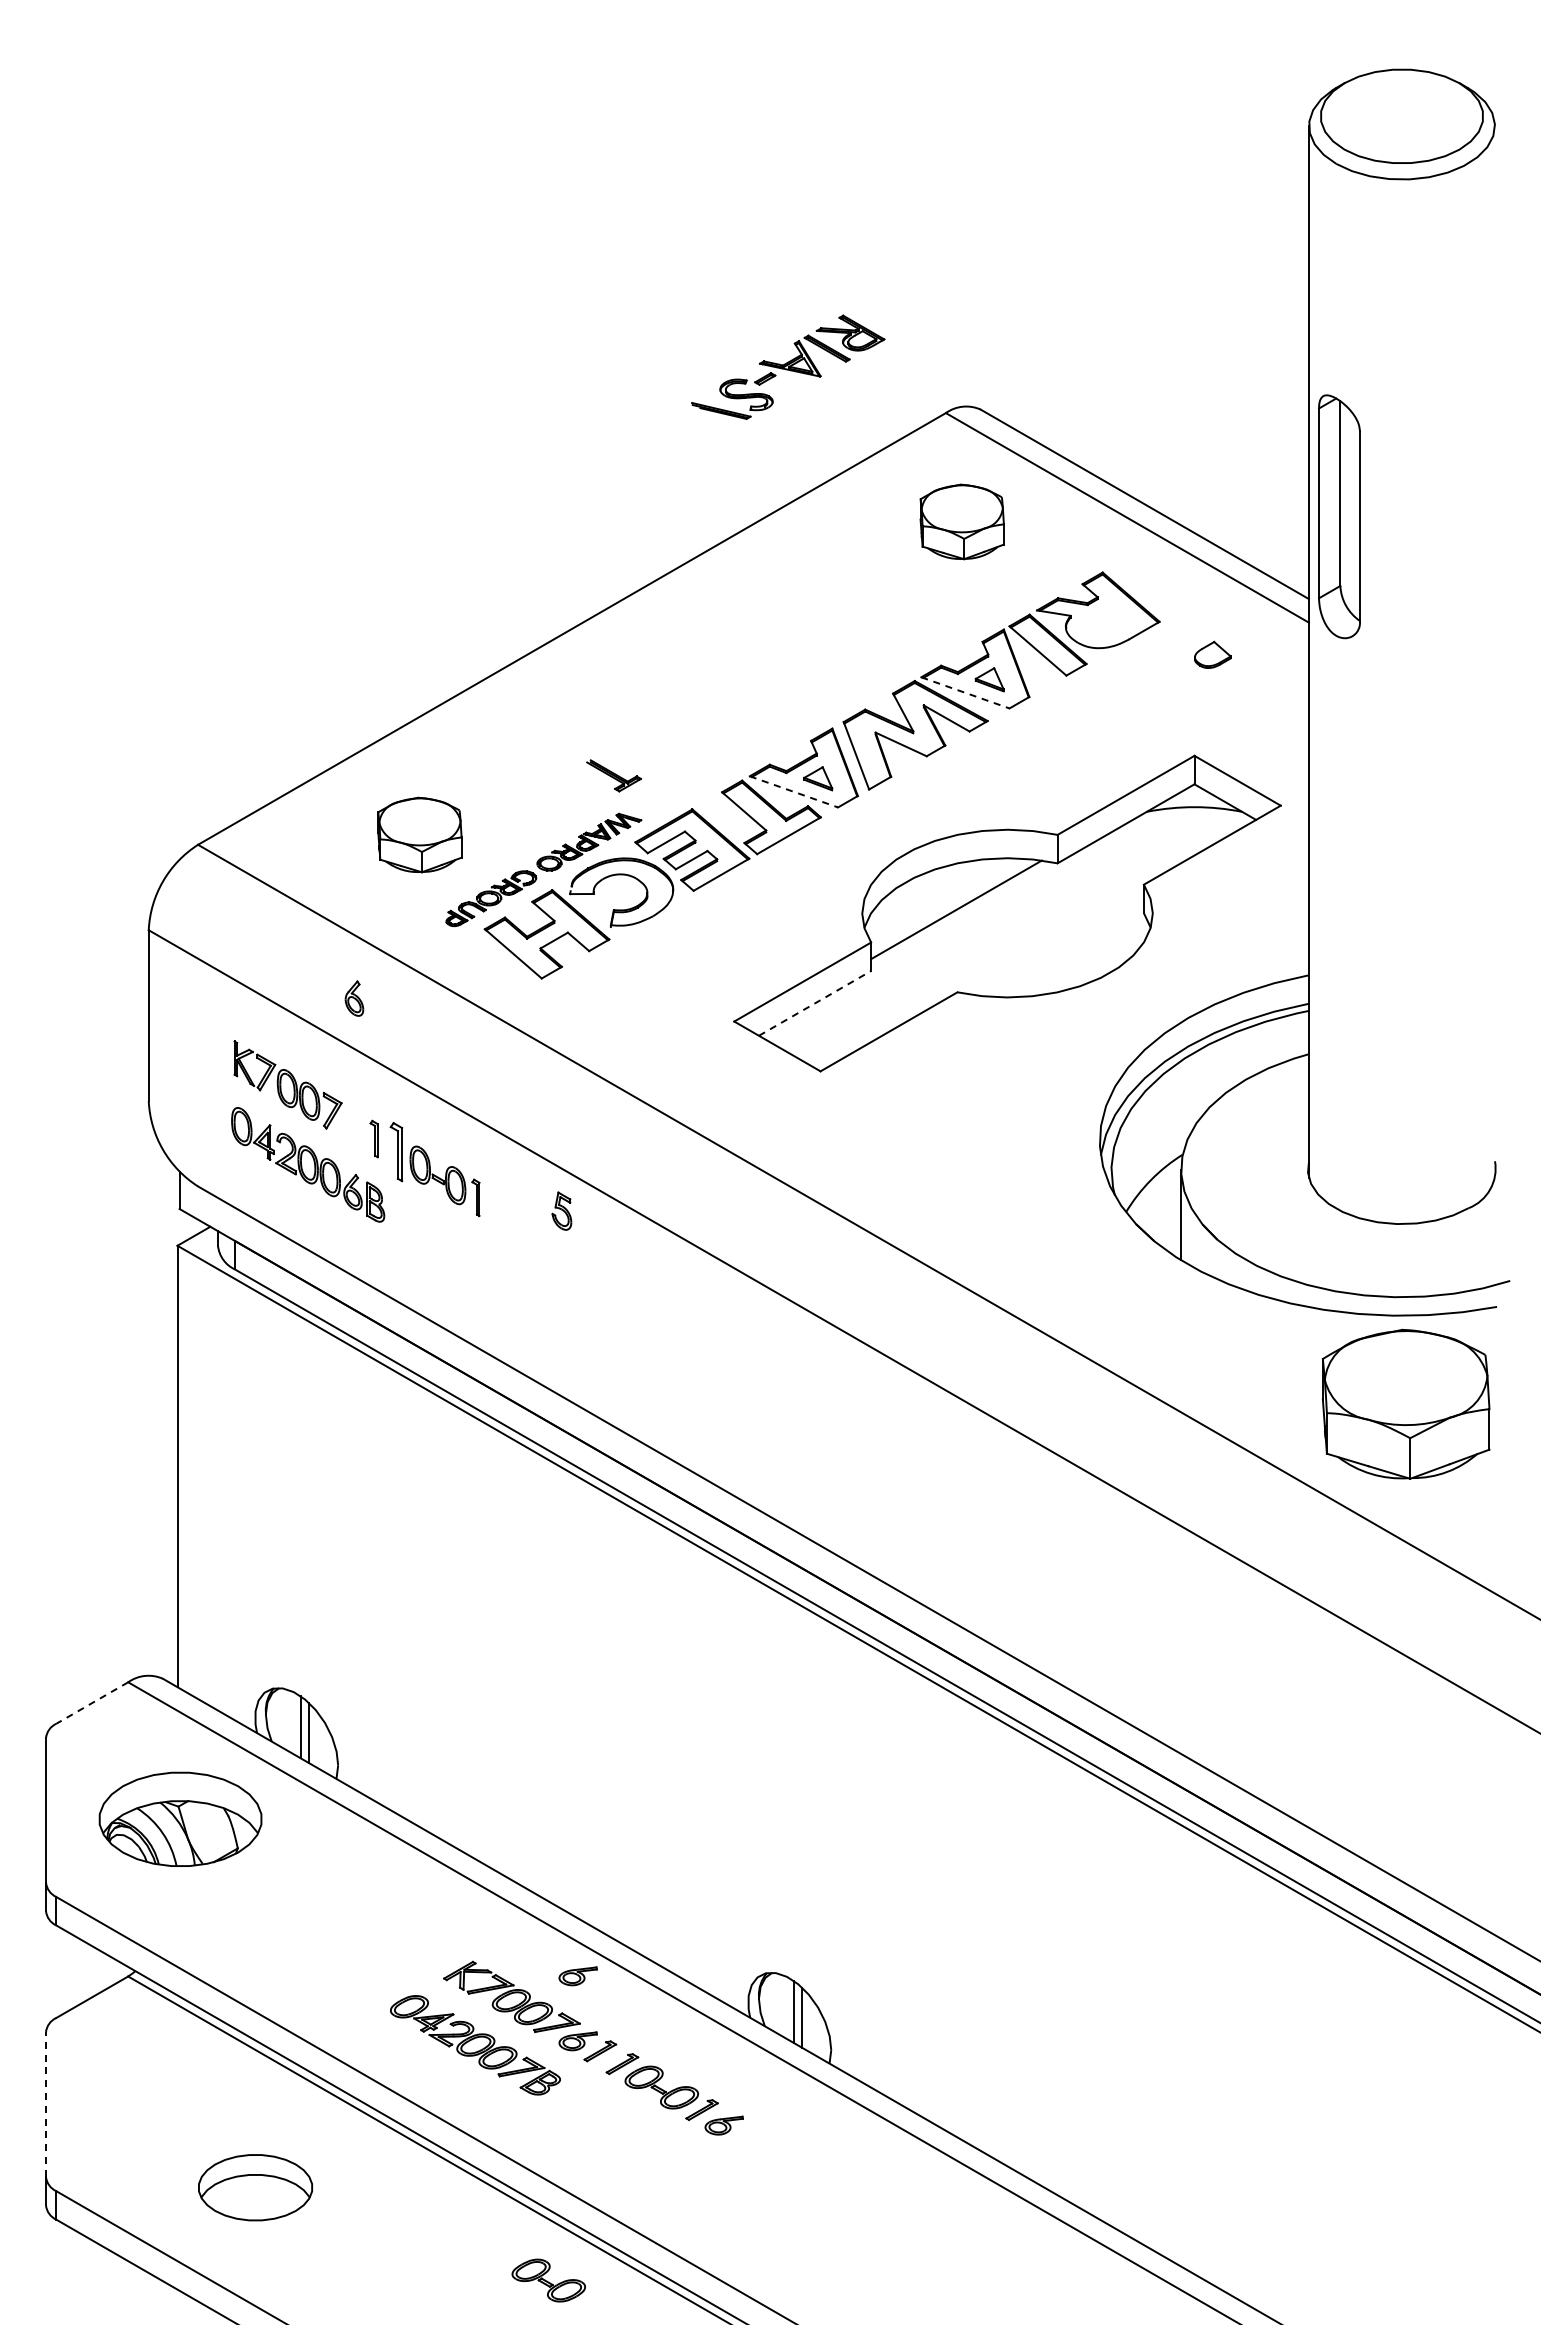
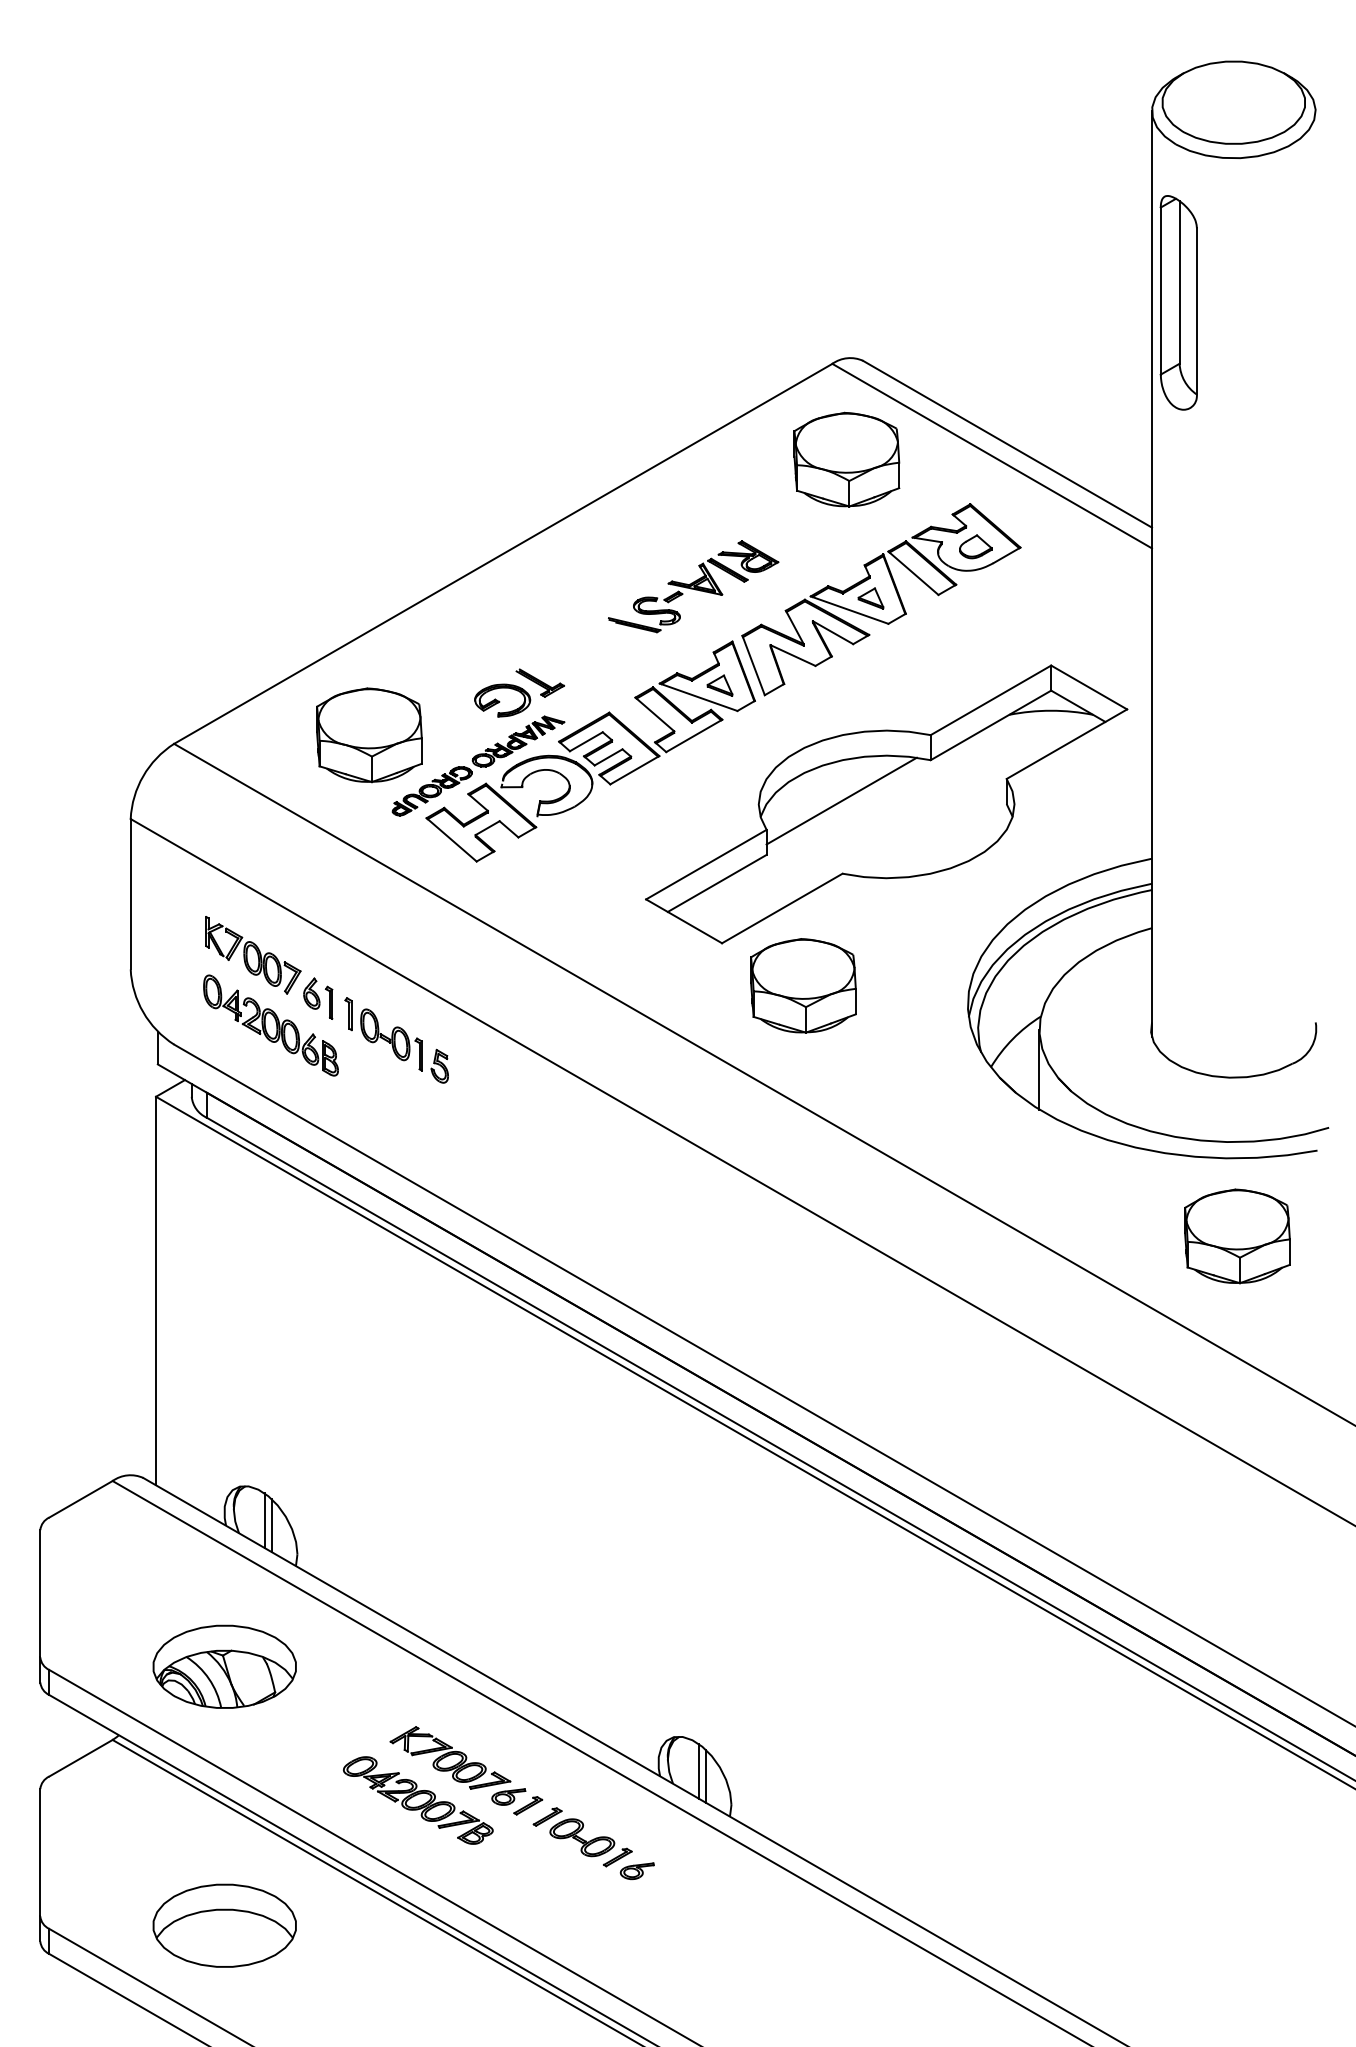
part: (788, 366) -> (693, 586), moved
part: (1339, 516) -> (1178, 302), moved
part: (961, 521) -> (846, 459), size x1.43
part: (1212, 654) -> (975, 546), moved
line: (965, 692) -> (849, 609), dashed -> solid
line: (793, 791) -> (698, 696), dashed -> solid
part: (571, 795) -> (502, 700), added
part: (419, 834) -> (369, 734), size x1.43
part: (354, 998) -> (311, 993), moved
line: (815, 1003) -> (717, 883), dashed -> solid
part: (912, 1119) -> (802, 985), added
part: (395, 1151) -> (347, 1013), size x0.62
part: (561, 1210) -> (439, 1065), moved
part: (1405, 1404) -> (1236, 1236), size x0.71
line: (92, 1703) -> (81, 1499), dashed -> solid
part: (180, 1818) -> (224, 1666), moved
part: (577, 1976) -> (508, 1739), removed
line: (46, 2104) -> (40, 1852), dashed -> solid
part: (255, 2187) -> (224, 1925), size x1.43
part: (548, 2280) -> (482, 2007), removed

